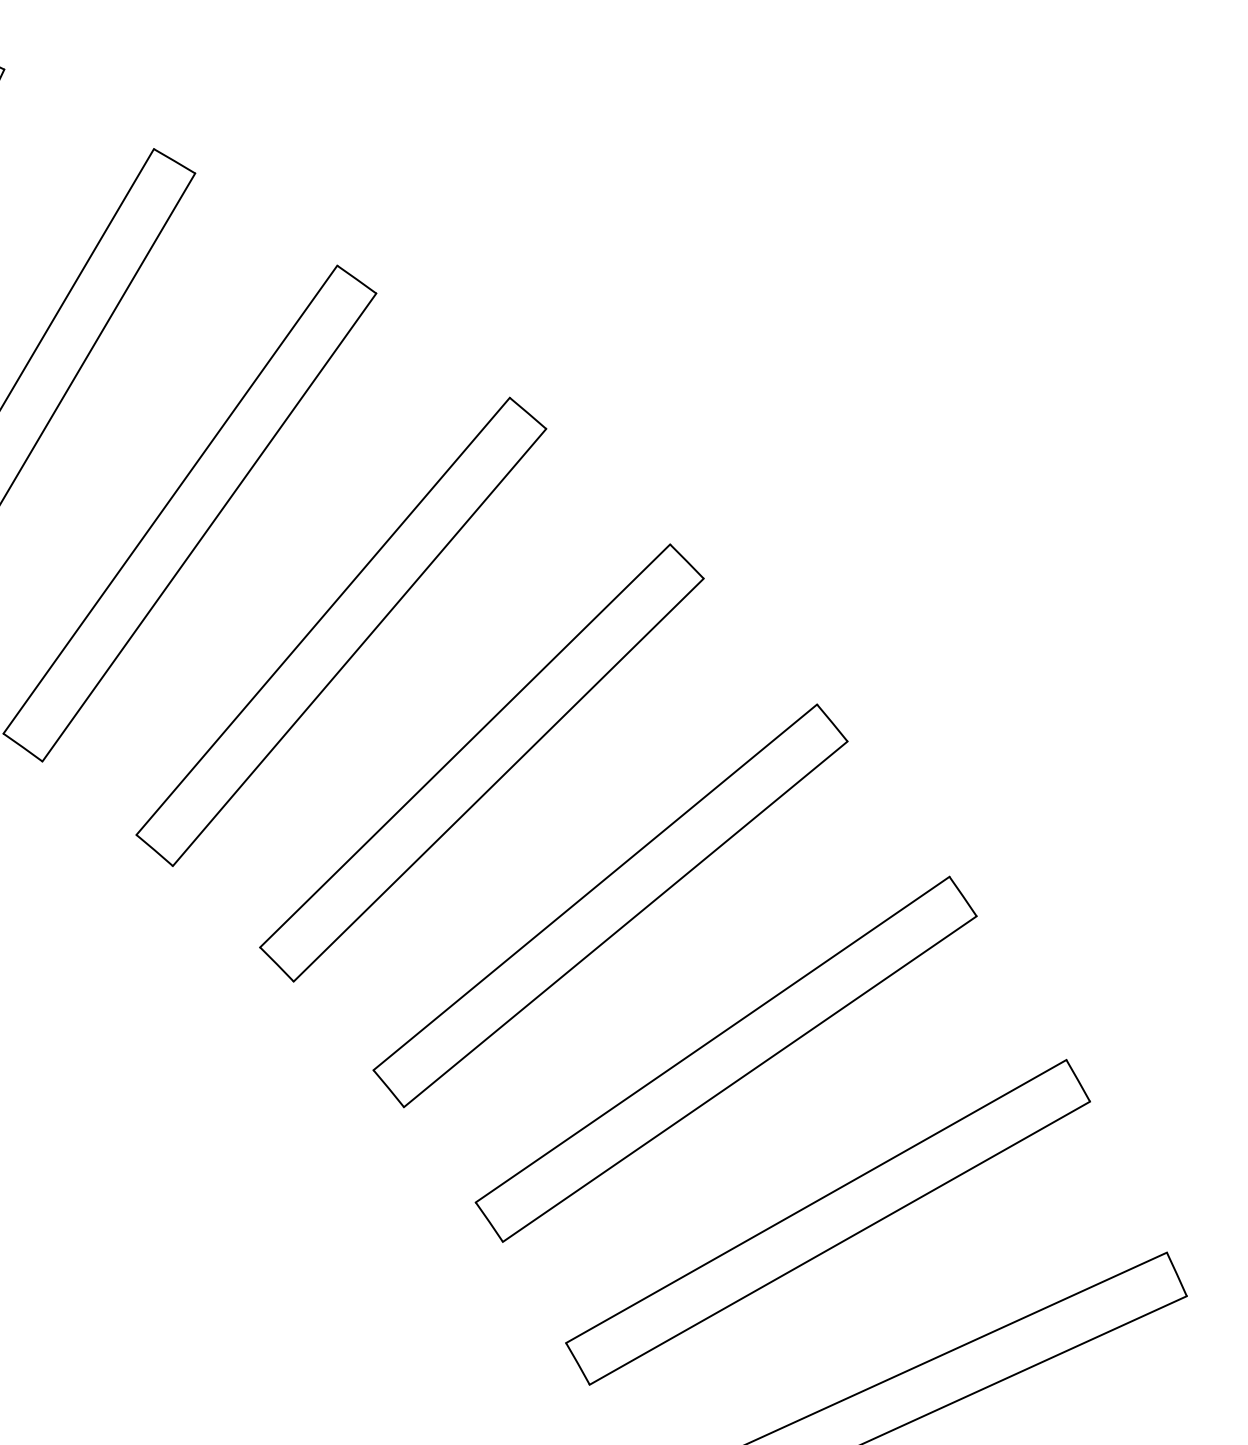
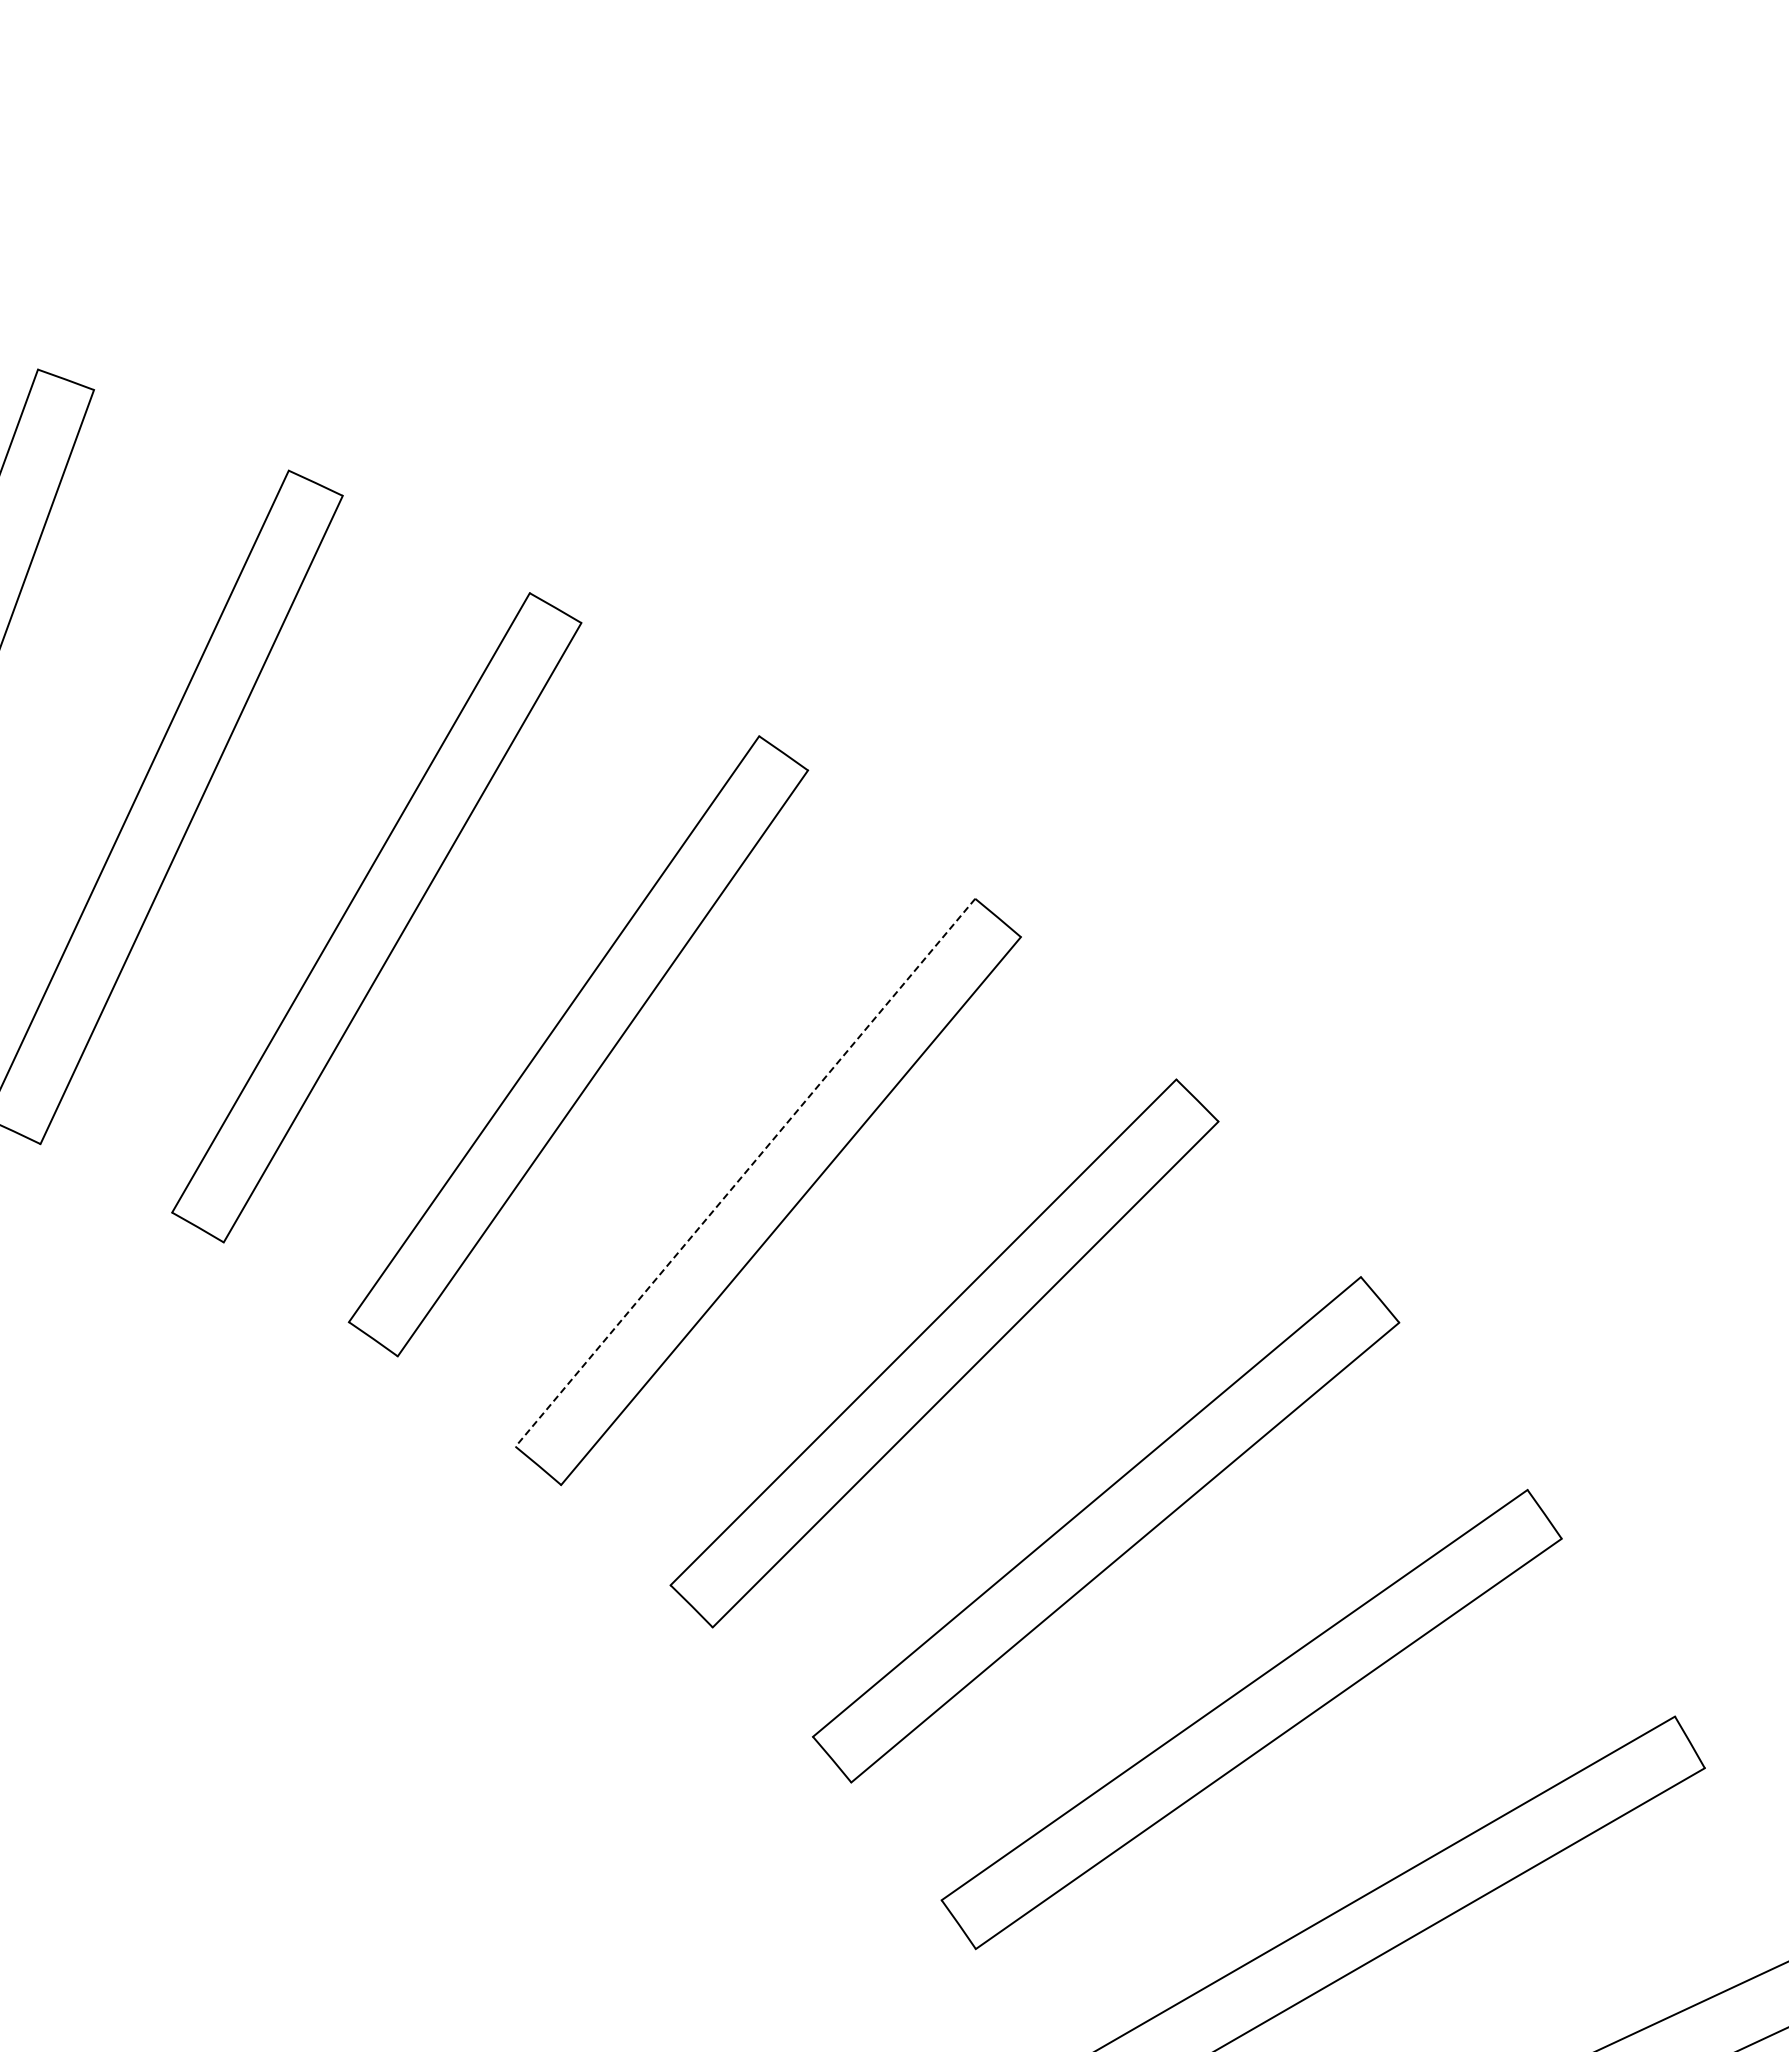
line: (595, 887) -> (745, 1172), solid -> dashed

